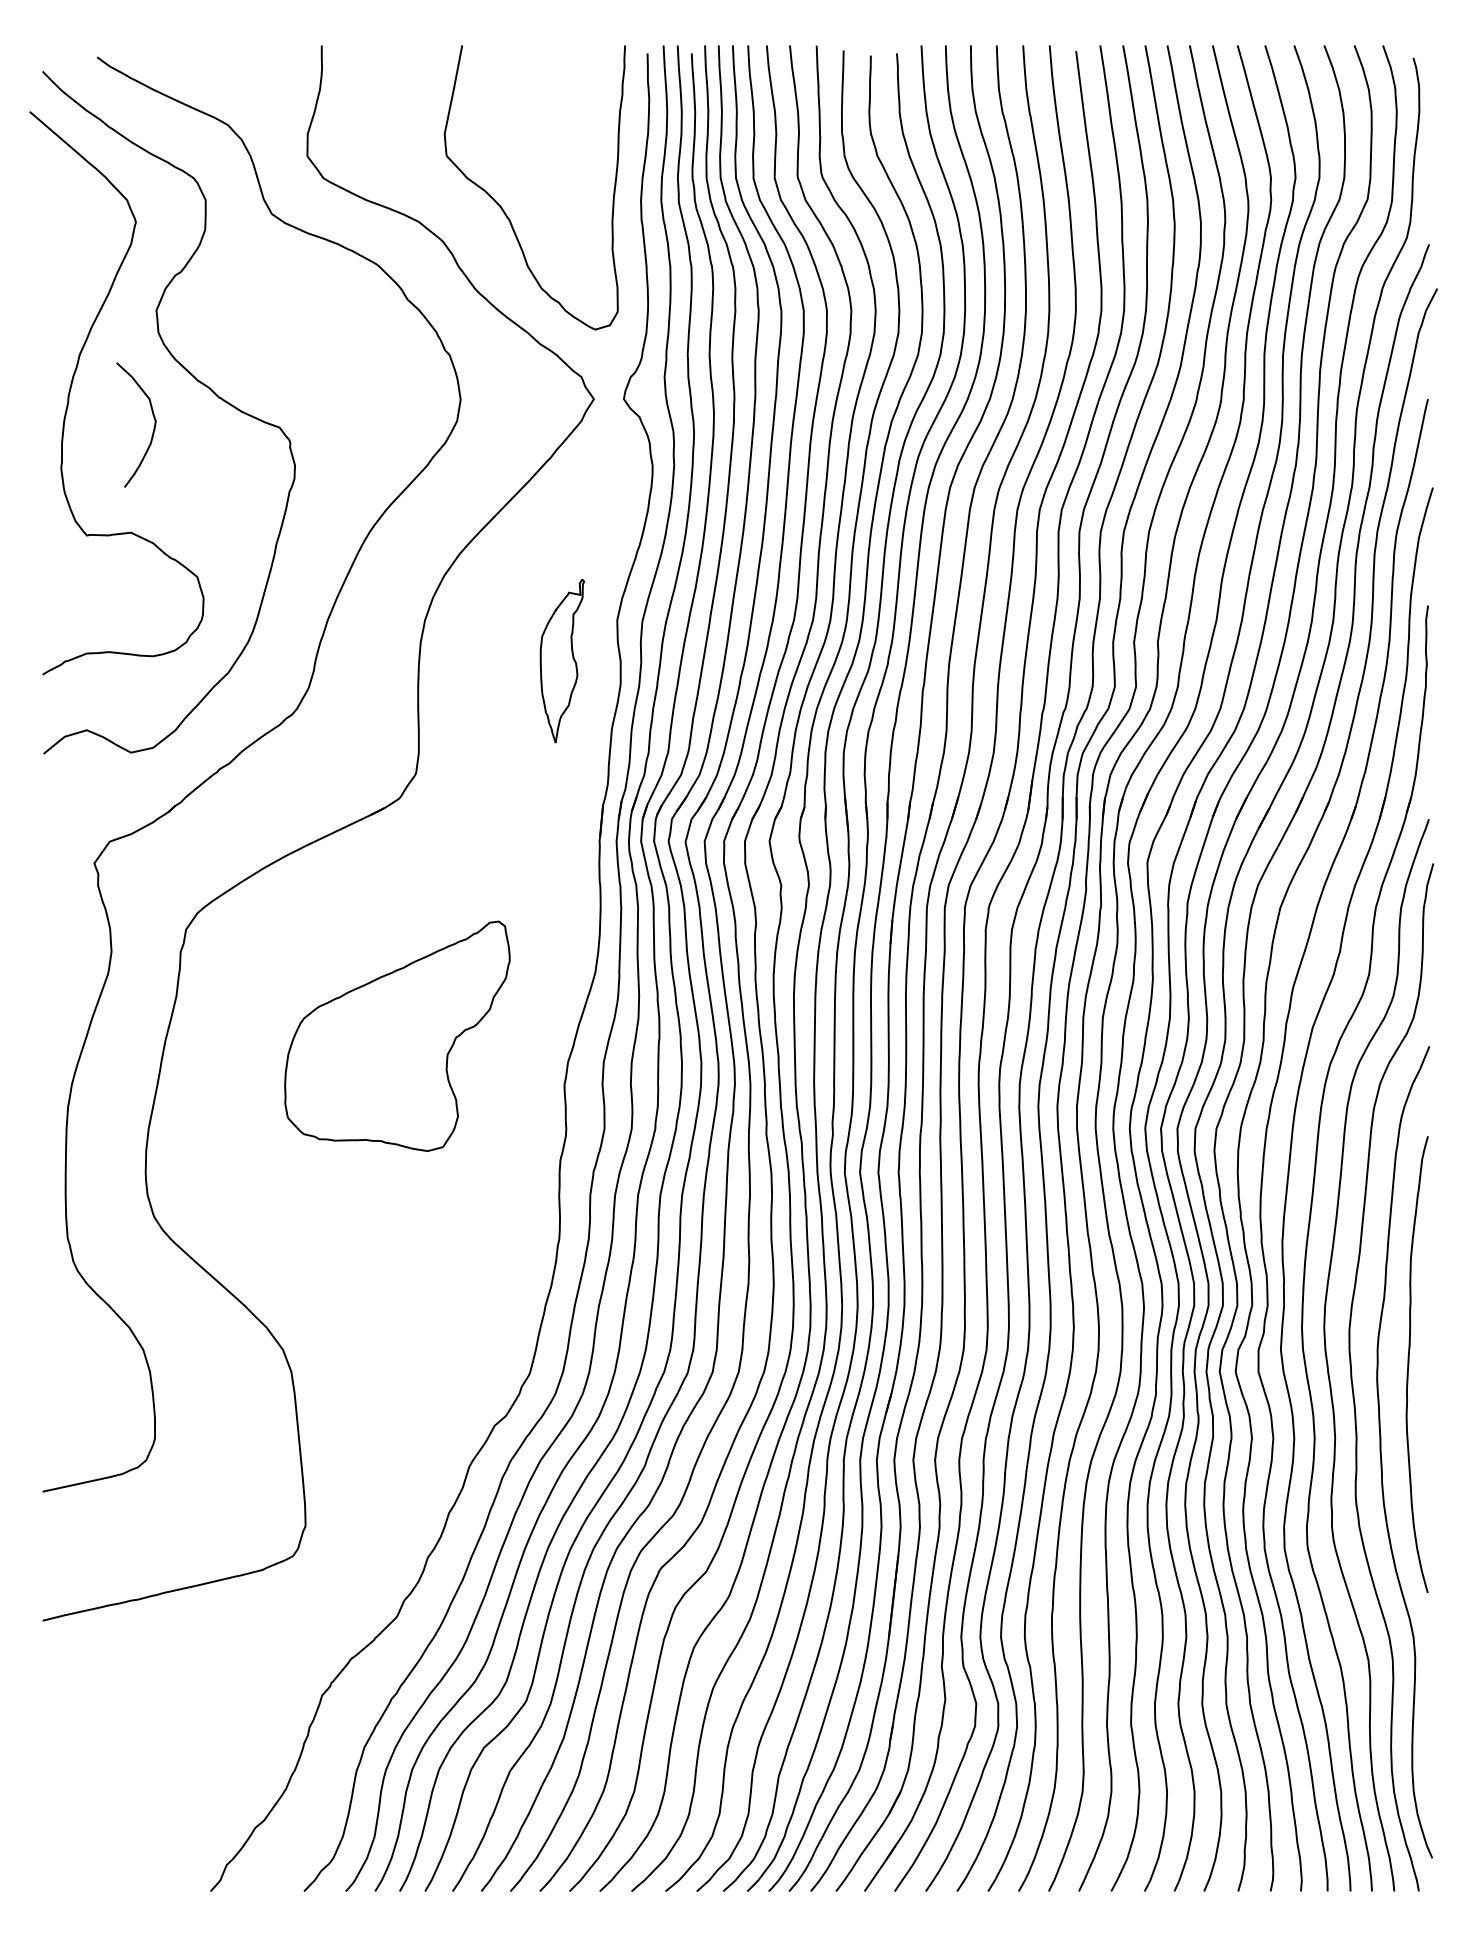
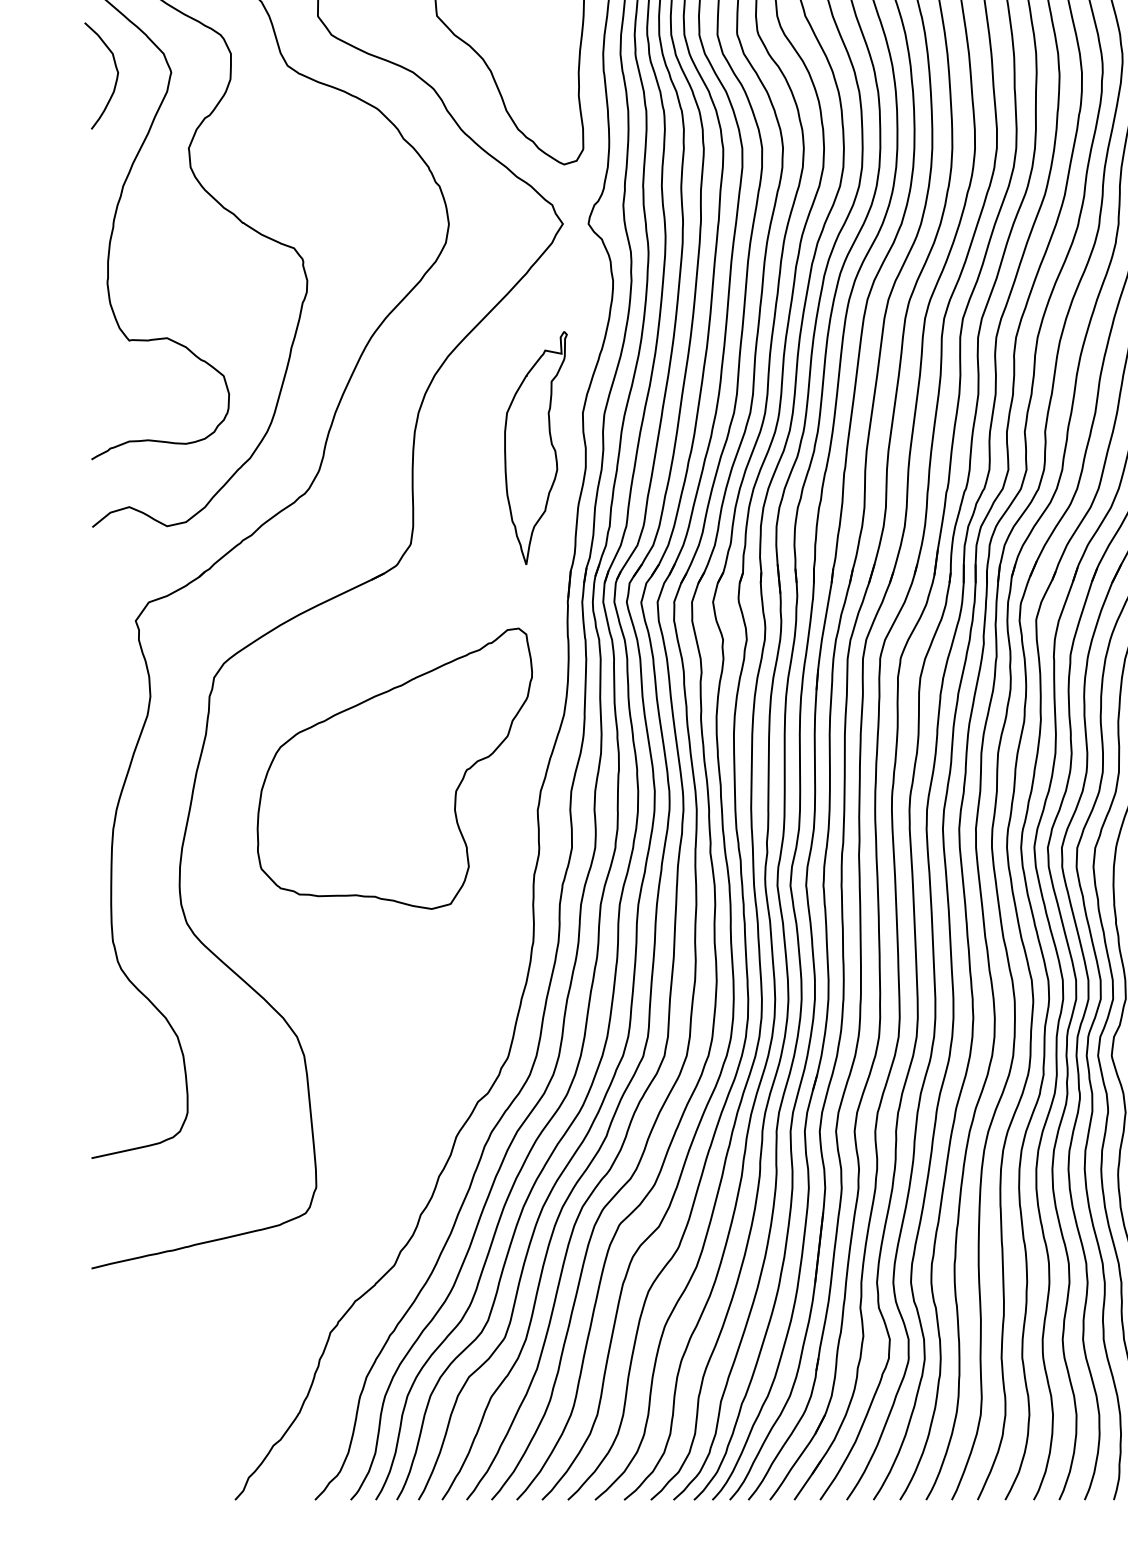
curve: (153, 427) -> (116, 78), moved
part: (562, 660) -> (536, 447), size x1.67
part: (397, 1036) -> (394, 768), size x1.43

